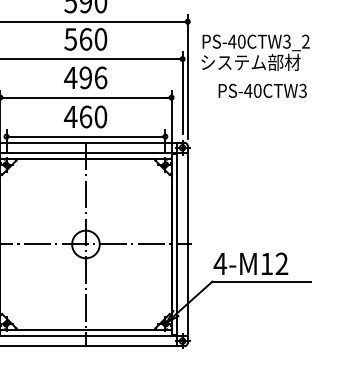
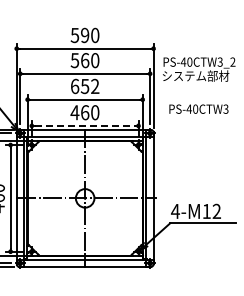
text: (84, 77) -> (84, 86), 496 -> 652
text: (262, 89) -> (198, 108), moved
line: (86, 136) -> (85, 125), solid -> dashed

